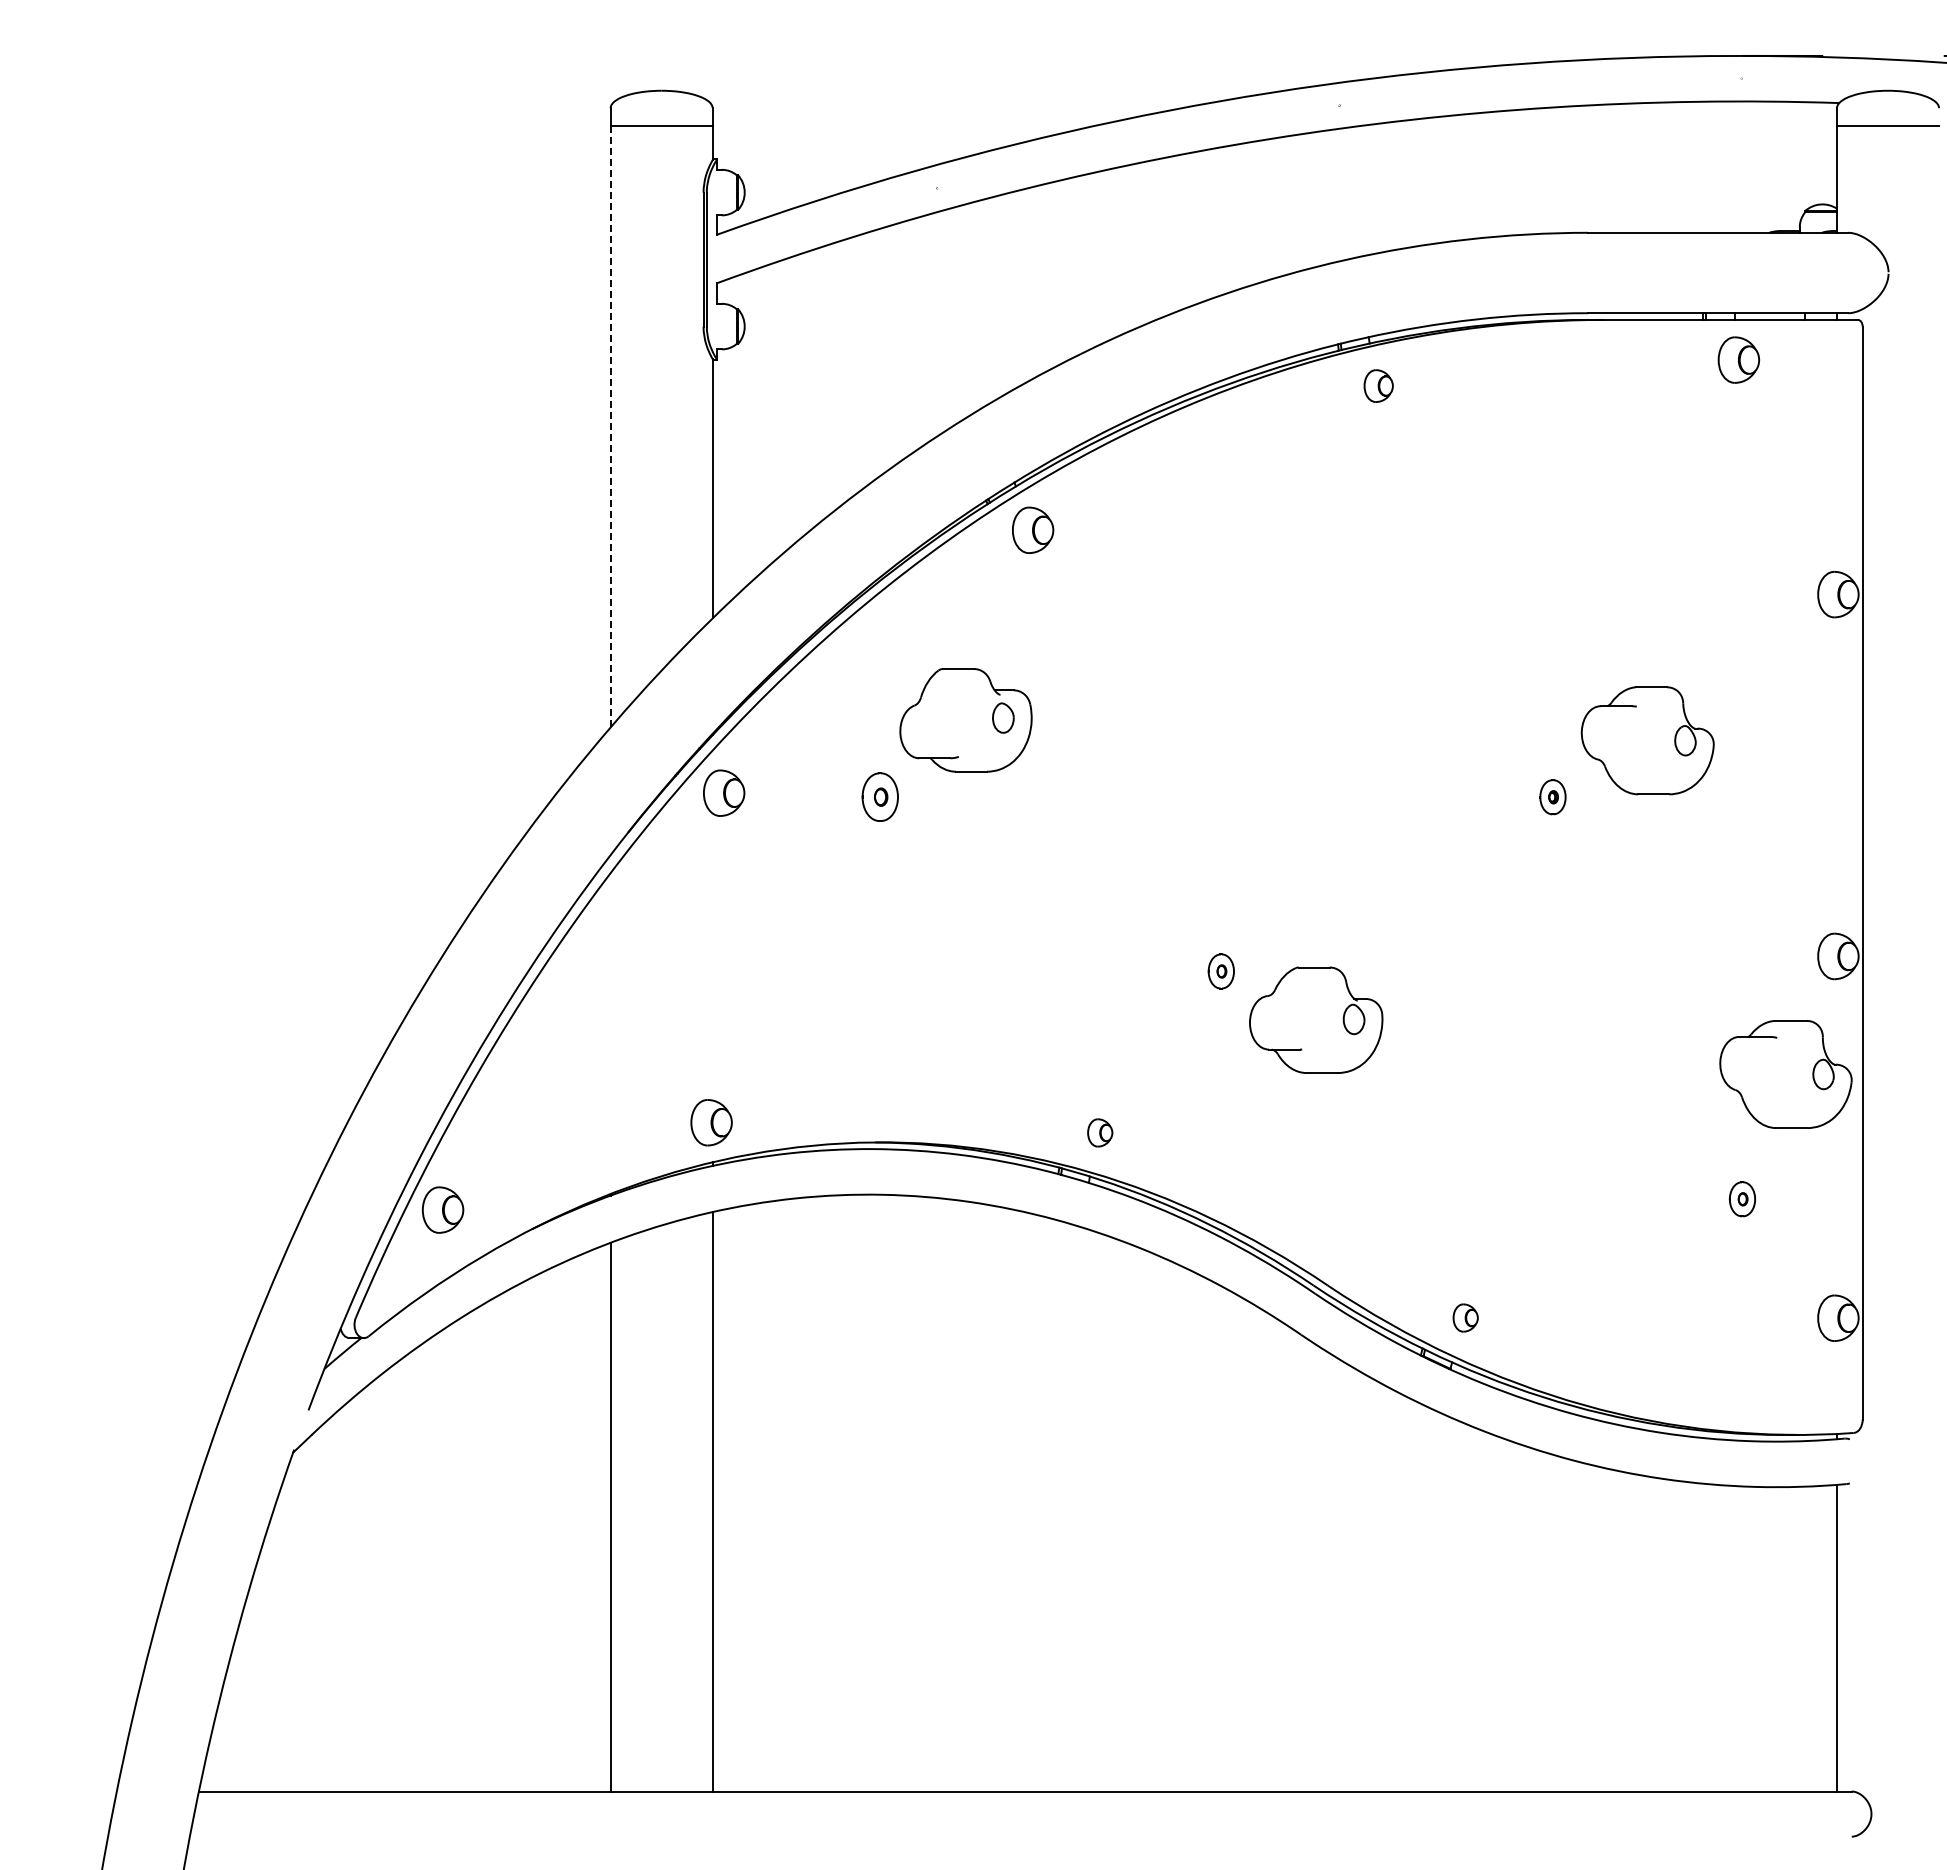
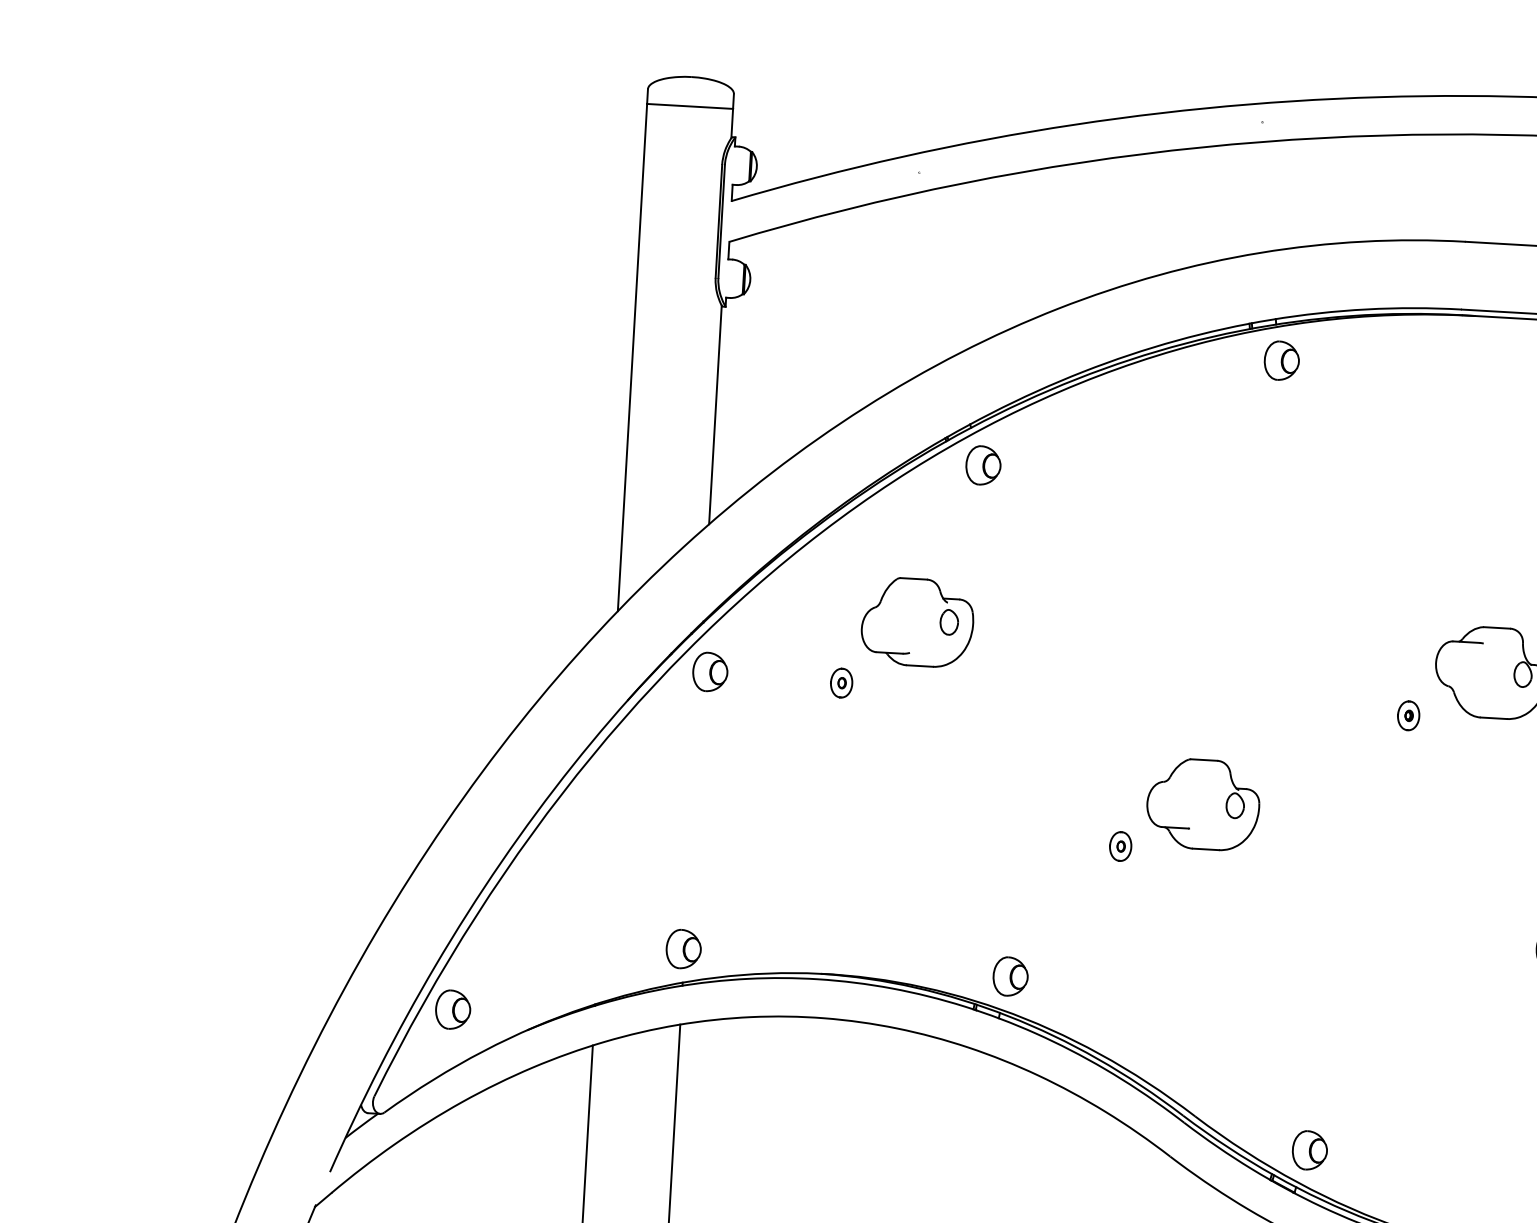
part: (1378, 385) -> (1281, 360), size x1.43
line: (610, 426) -> (632, 357), dashed -> solid
part: (879, 797) -> (841, 683), size x0.71
part: (1316, 1019) -> (1203, 803), moved
part: (1100, 1132) -> (1011, 976), size x1.67
part: (1465, 1317) -> (1309, 1150), size x1.67

